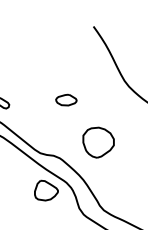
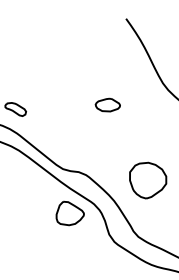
part: (66, 99) -> (107, 104), moved
part: (98, 142) -> (148, 180), moved

